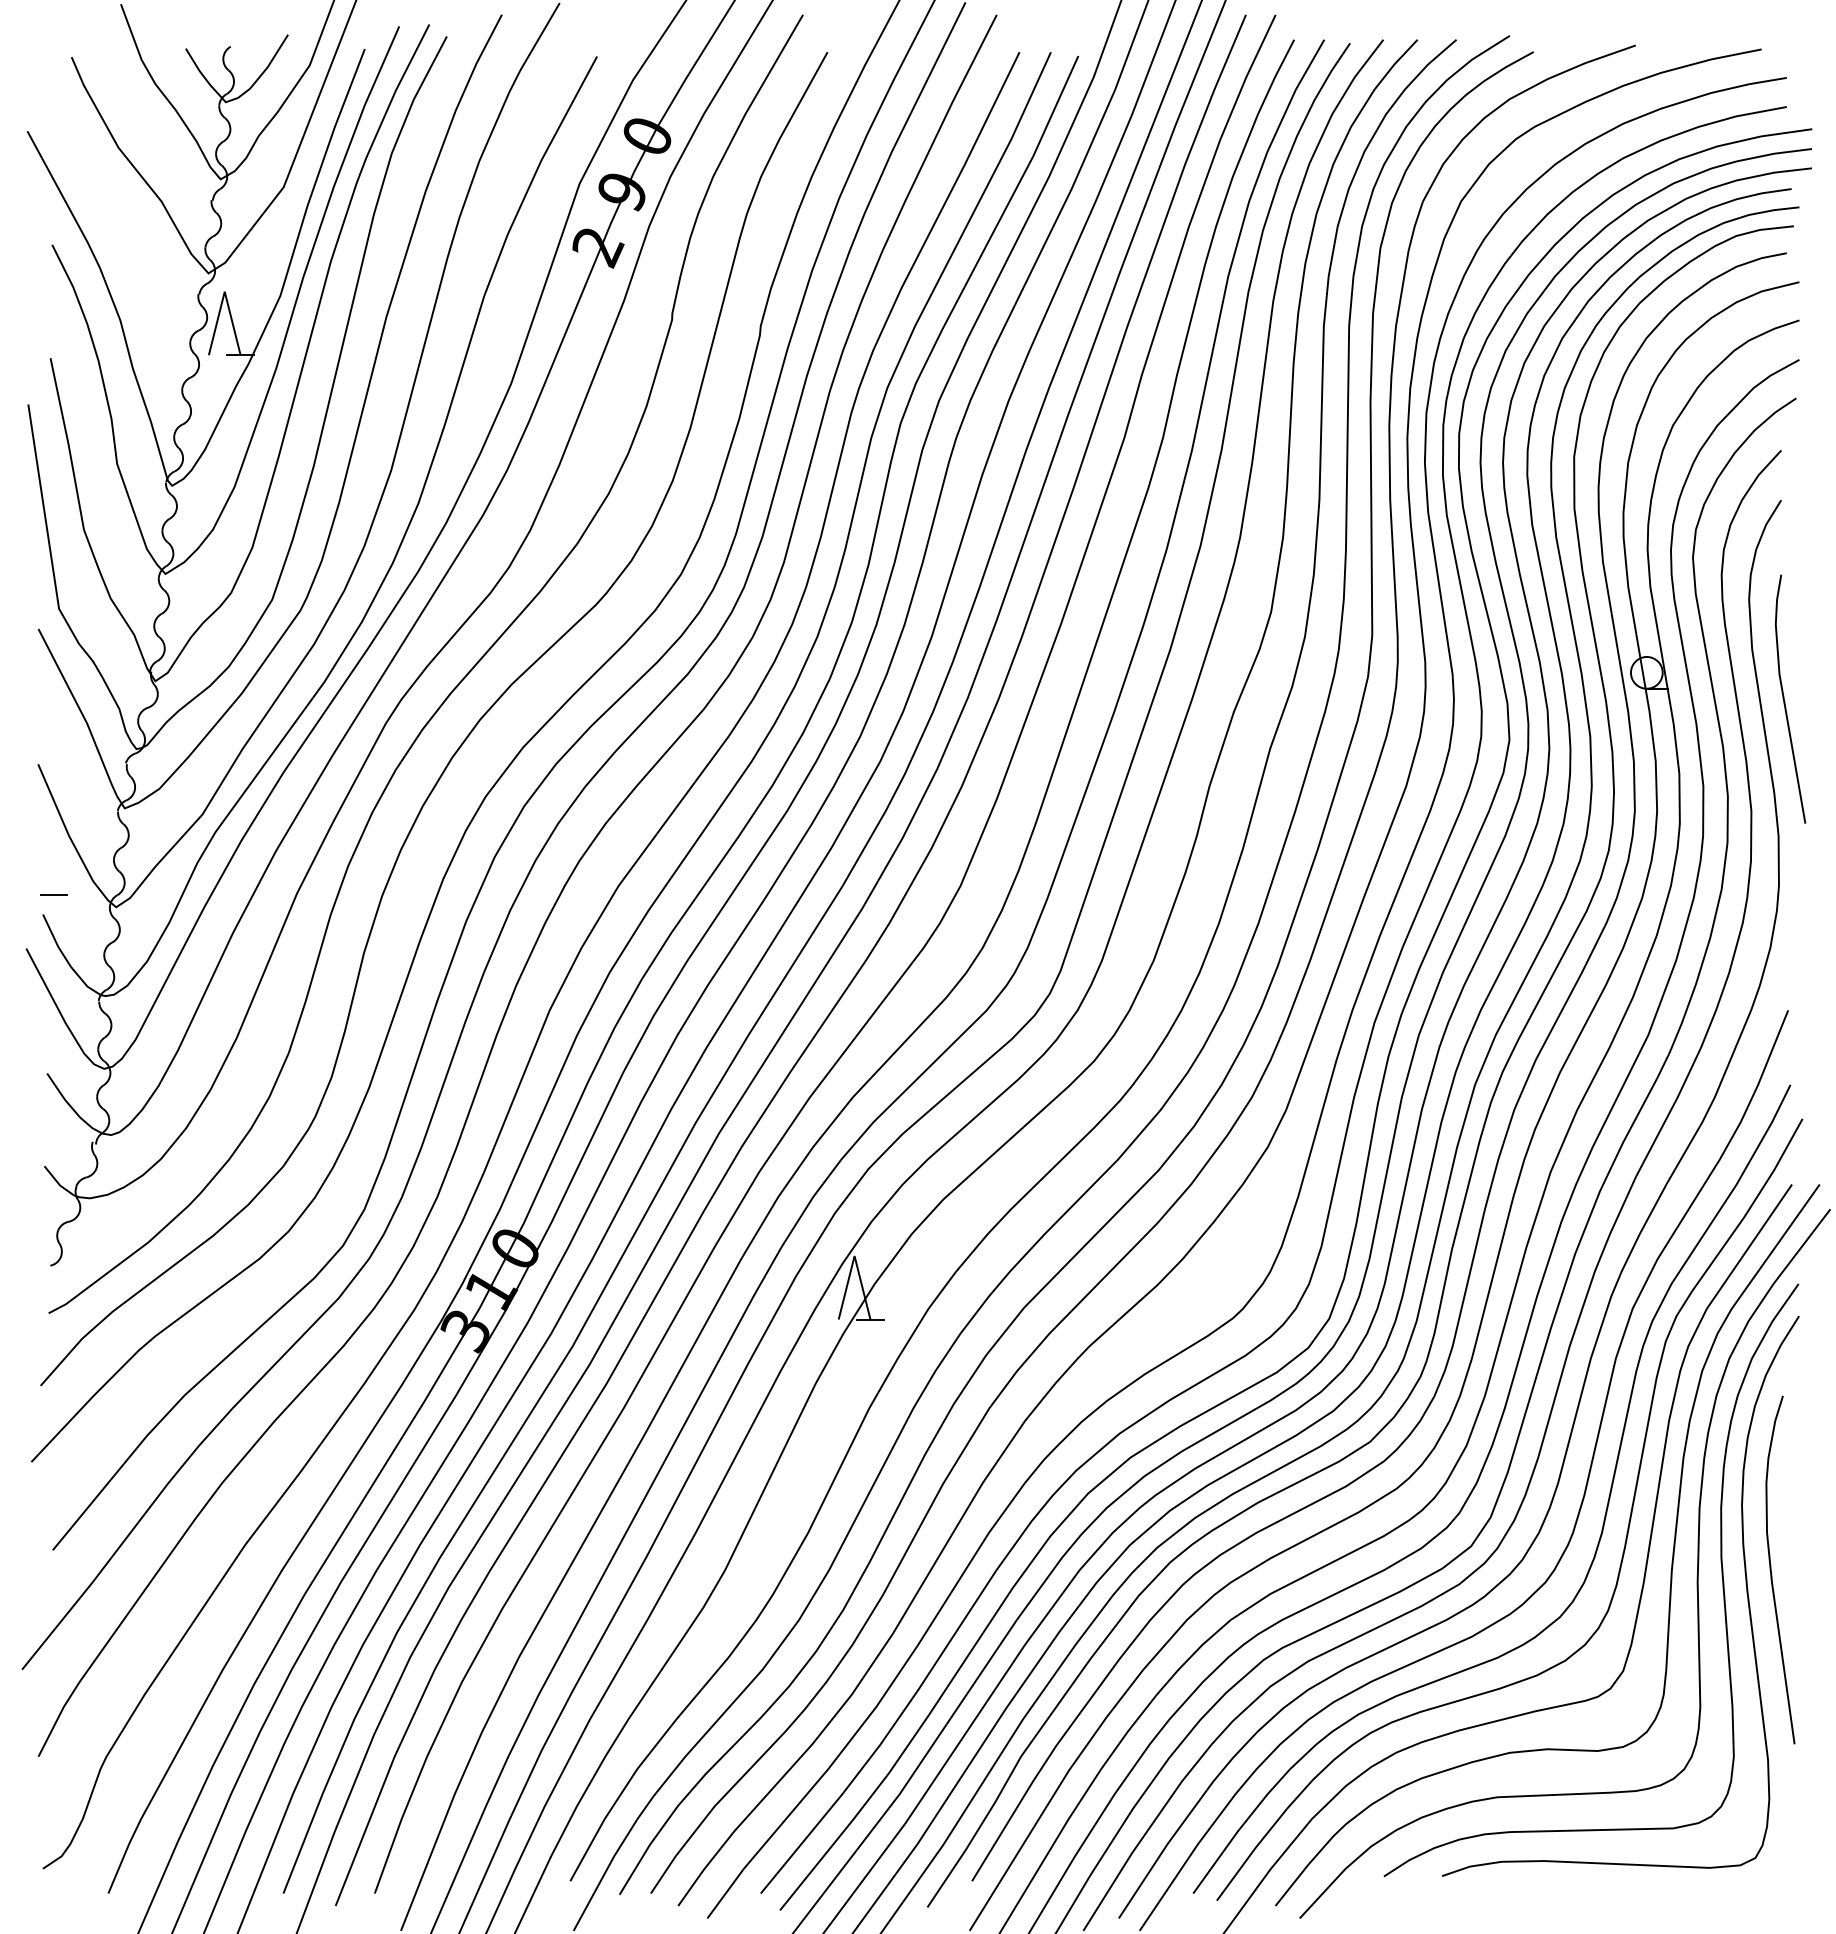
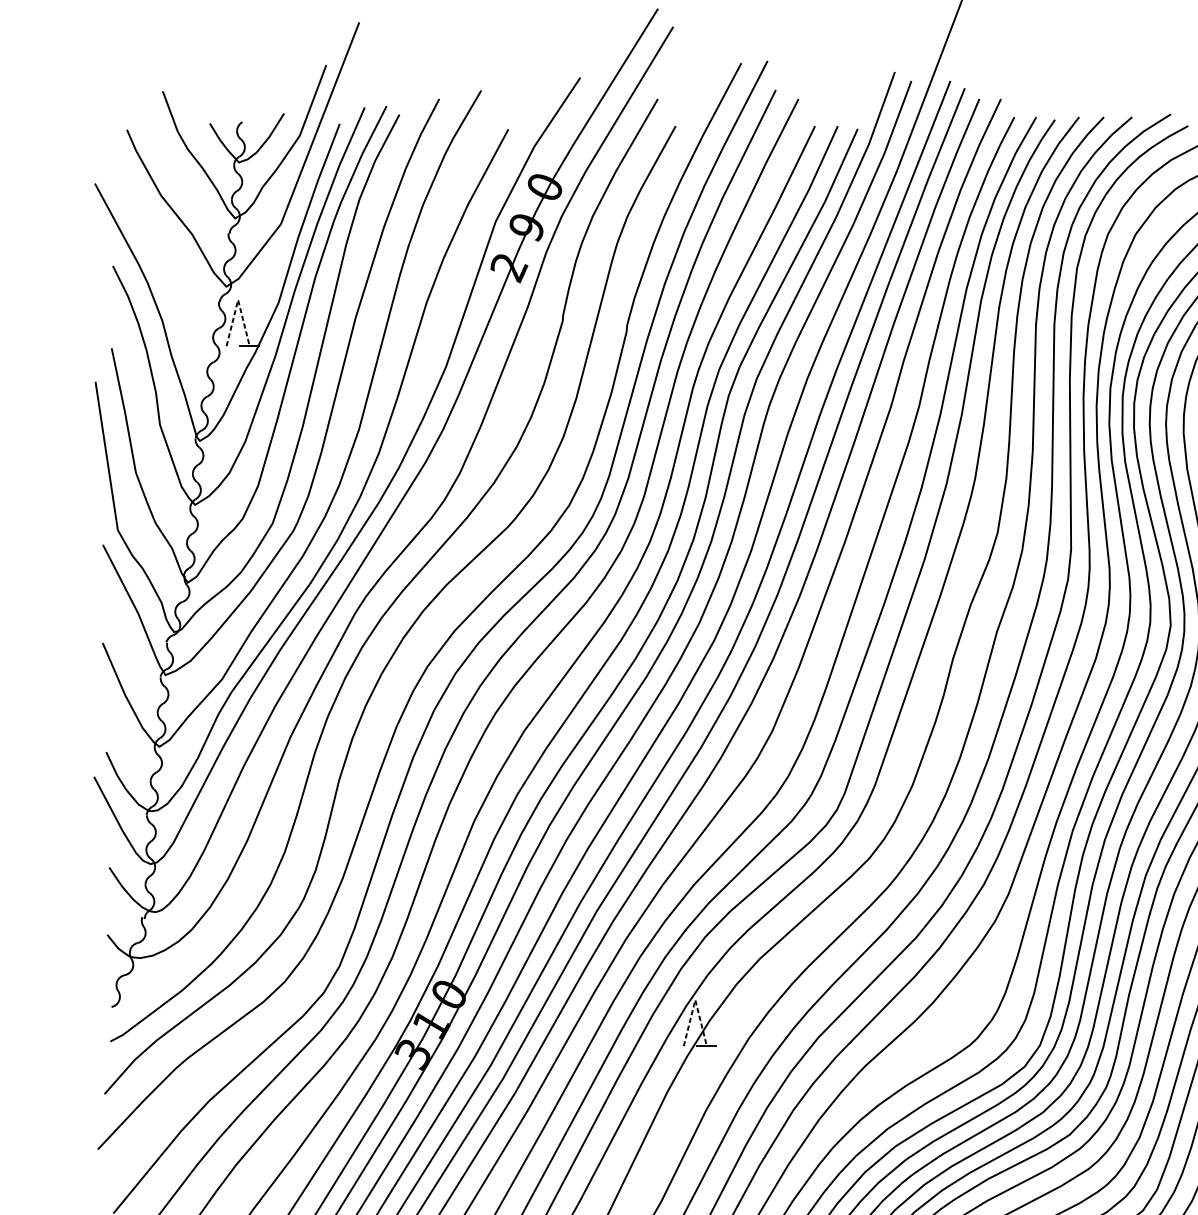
line: (224, 291) -> (237, 299), solid -> dashed
line: (53, 895) -> (113, 738), removed
line: (854, 1256) -> (695, 1000), solid -> dashed

